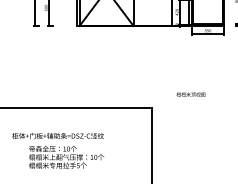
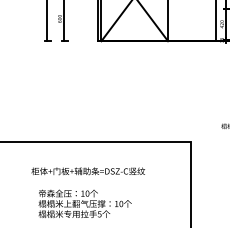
text: (57, 136) -> (87, 171), moved

